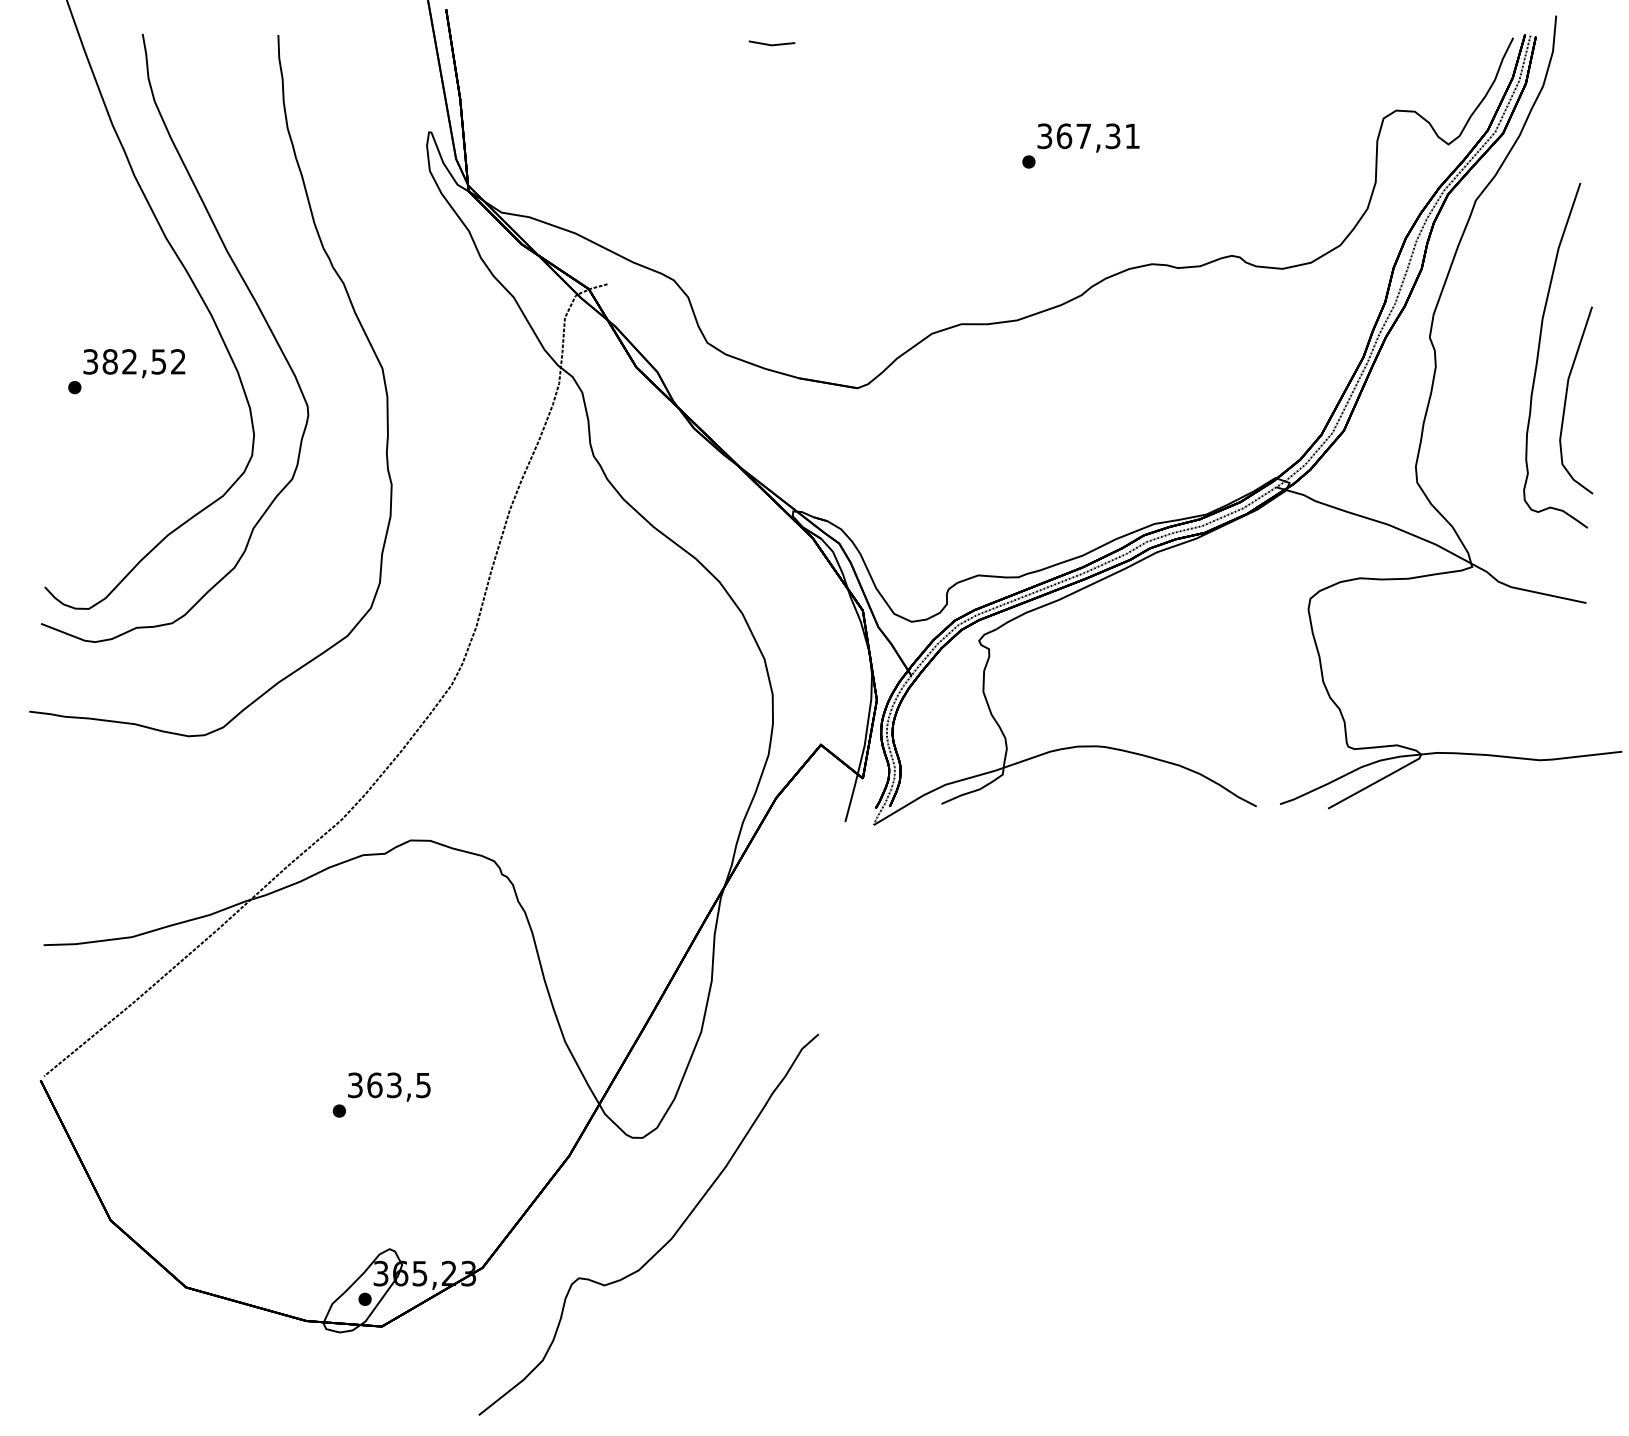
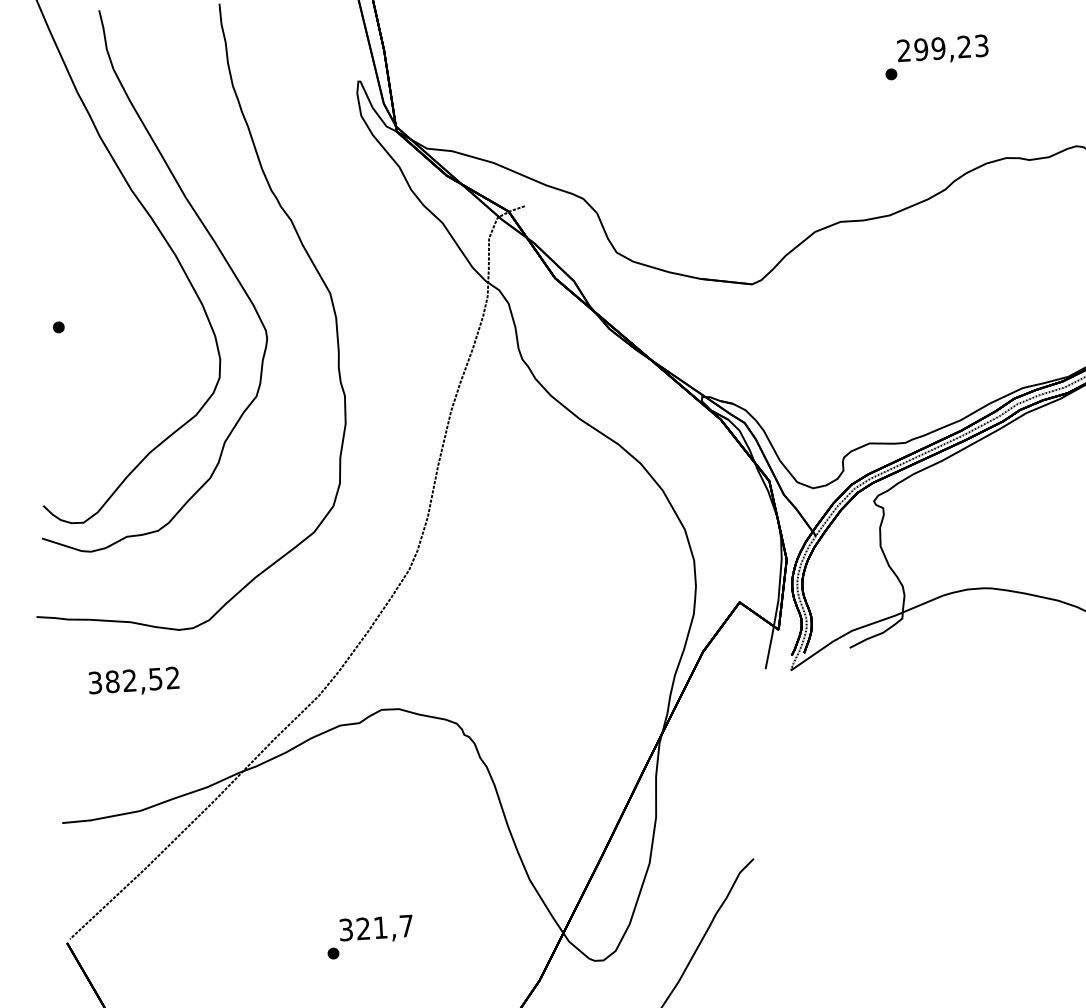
text: (1088, 136) -> (942, 48), 367,31 -> 299,23
text: (134, 363) -> (134, 681), moved
text: (398, 1085) -> (384, 927), 363,5 -> 321,7

